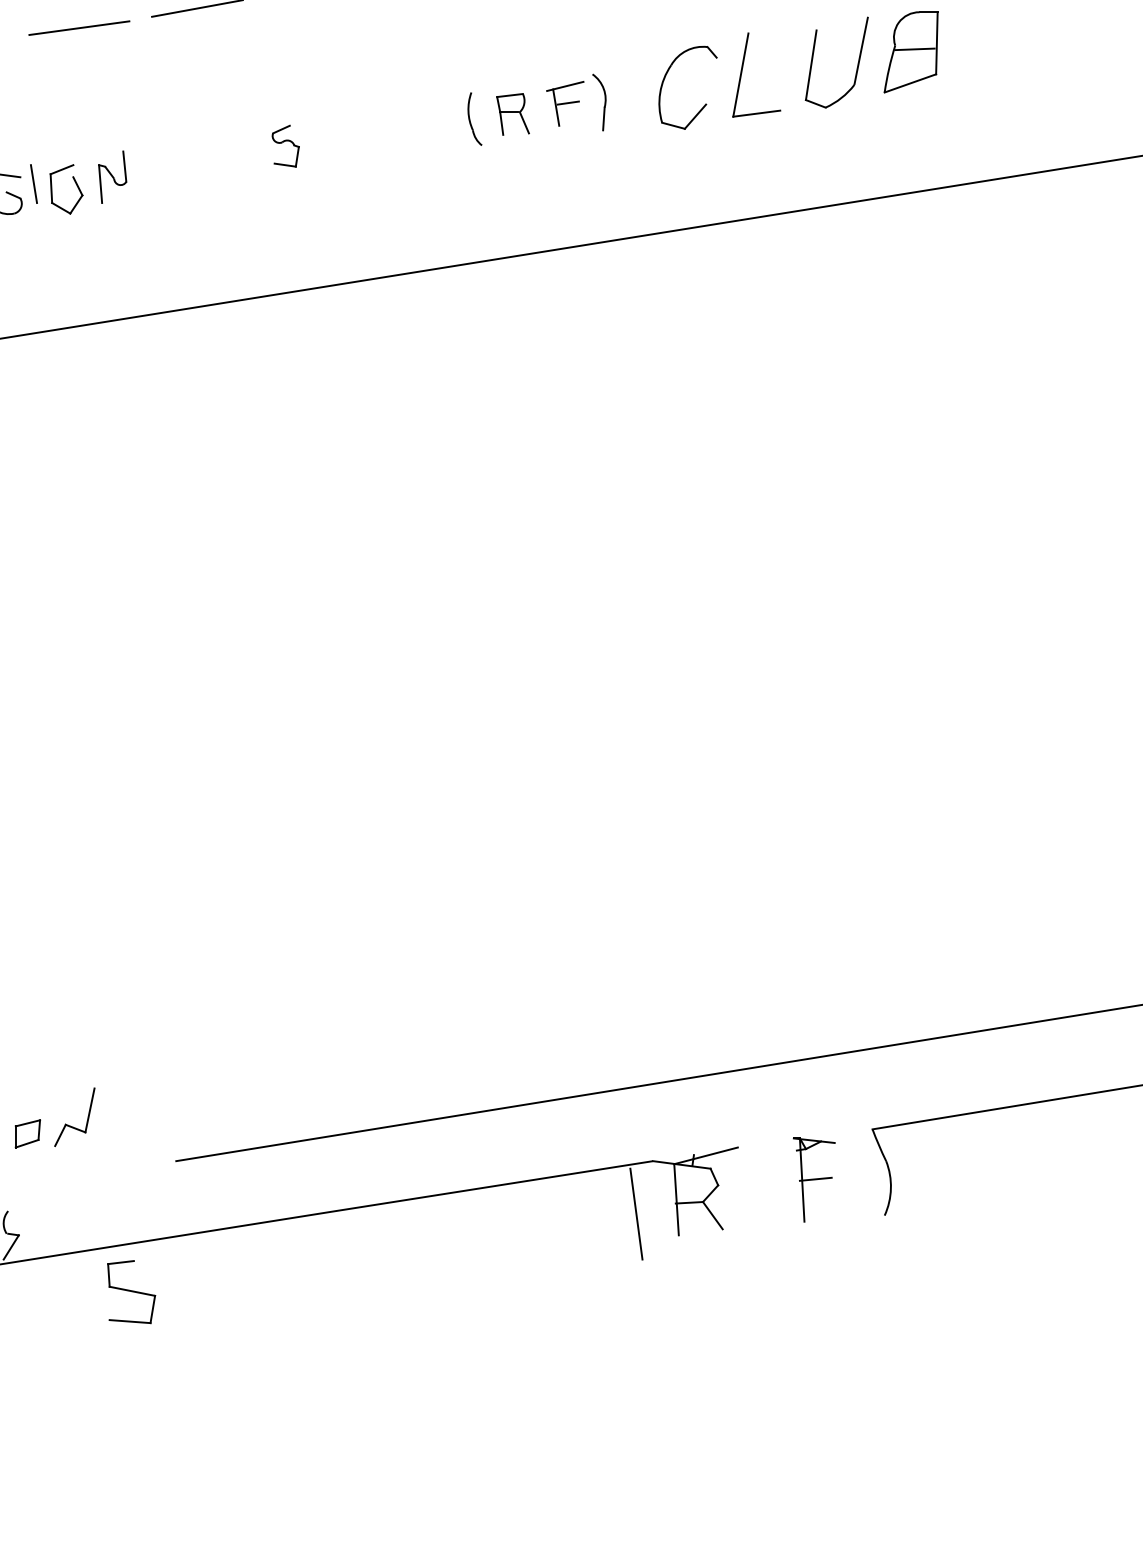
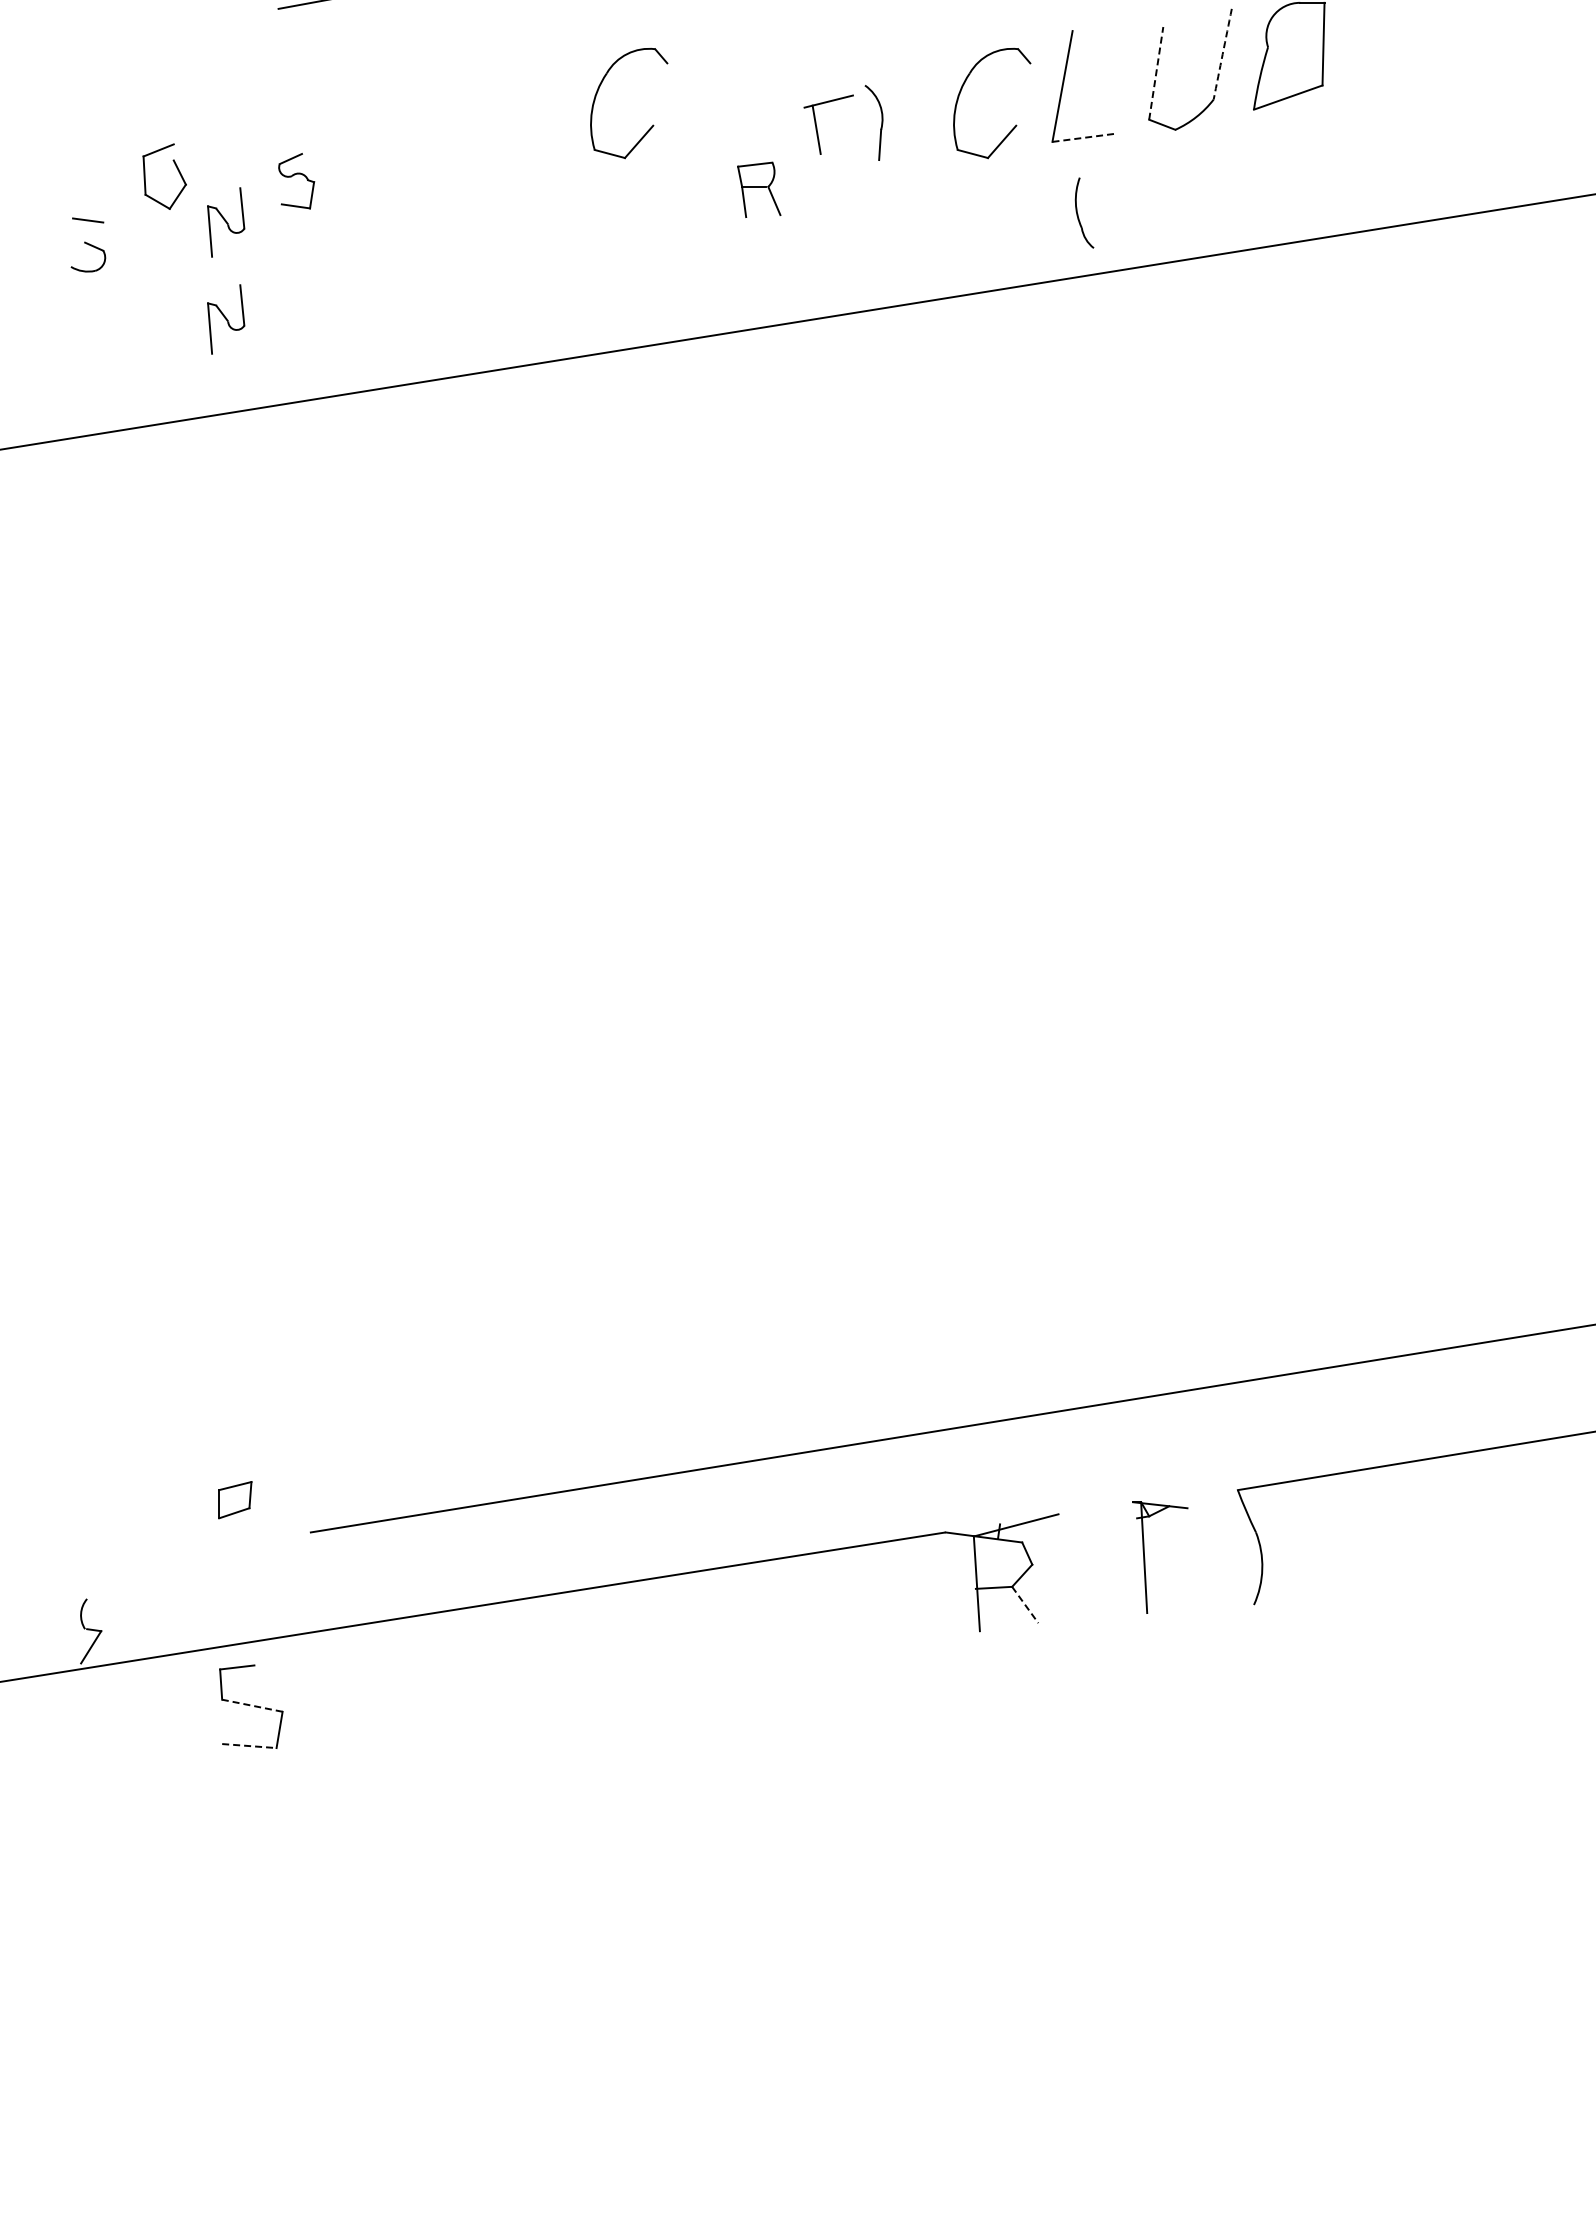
line: (79, 27) -> (181, 23), removed
line: (915, 49) -> (1294, 52), removed
arc: (861, 51) -> (1222, 54), solid -> dashed
line: (811, 65) -> (1156, 73), solid -> dashed
line: (568, 102) -> (832, 123), removed
part: (432, 104) -> (652, 125), added
line: (757, 113) -> (1084, 137), solid -> dashed
part: (513, 114) -> (759, 189), moved
part: (470, 119) -> (1078, 213), moved
part: (285, 146) -> (296, 181), moved
line: (34, 184) -> (121, 231), removed
part: (76, 184) -> (177, 170), moved
part: (112, 250) -> (226, 319), added
part: (70, 1125) -> (170, 1485), removed
part: (28, 1134) -> (235, 1500), moved
line: (815, 1179) -> (1162, 1556), removed
line: (636, 1213) -> (923, 1602), removed
line: (713, 1216) -> (1025, 1605), solid -> dashed
line: (132, 1291) -> (252, 1705), solid -> dashed
line: (130, 1321) -> (249, 1746), solid -> dashed

